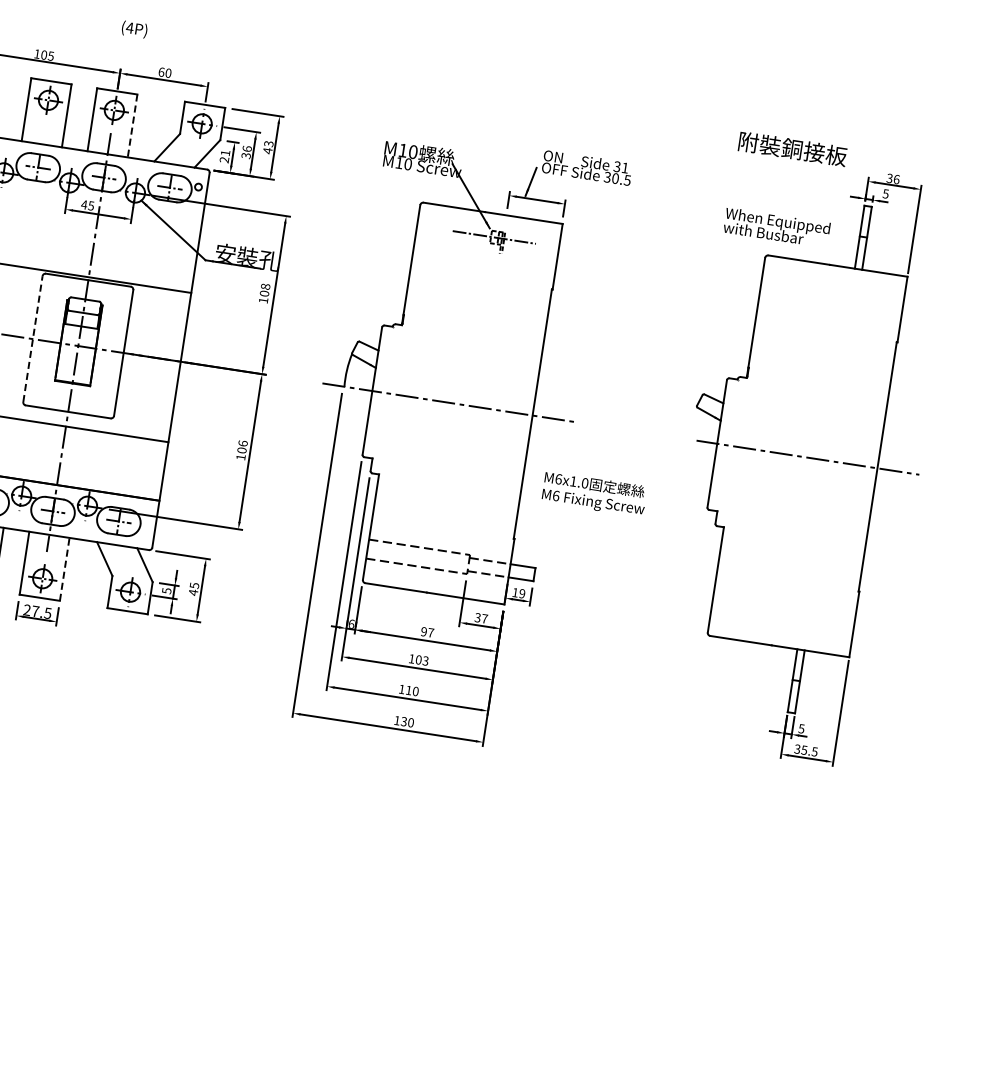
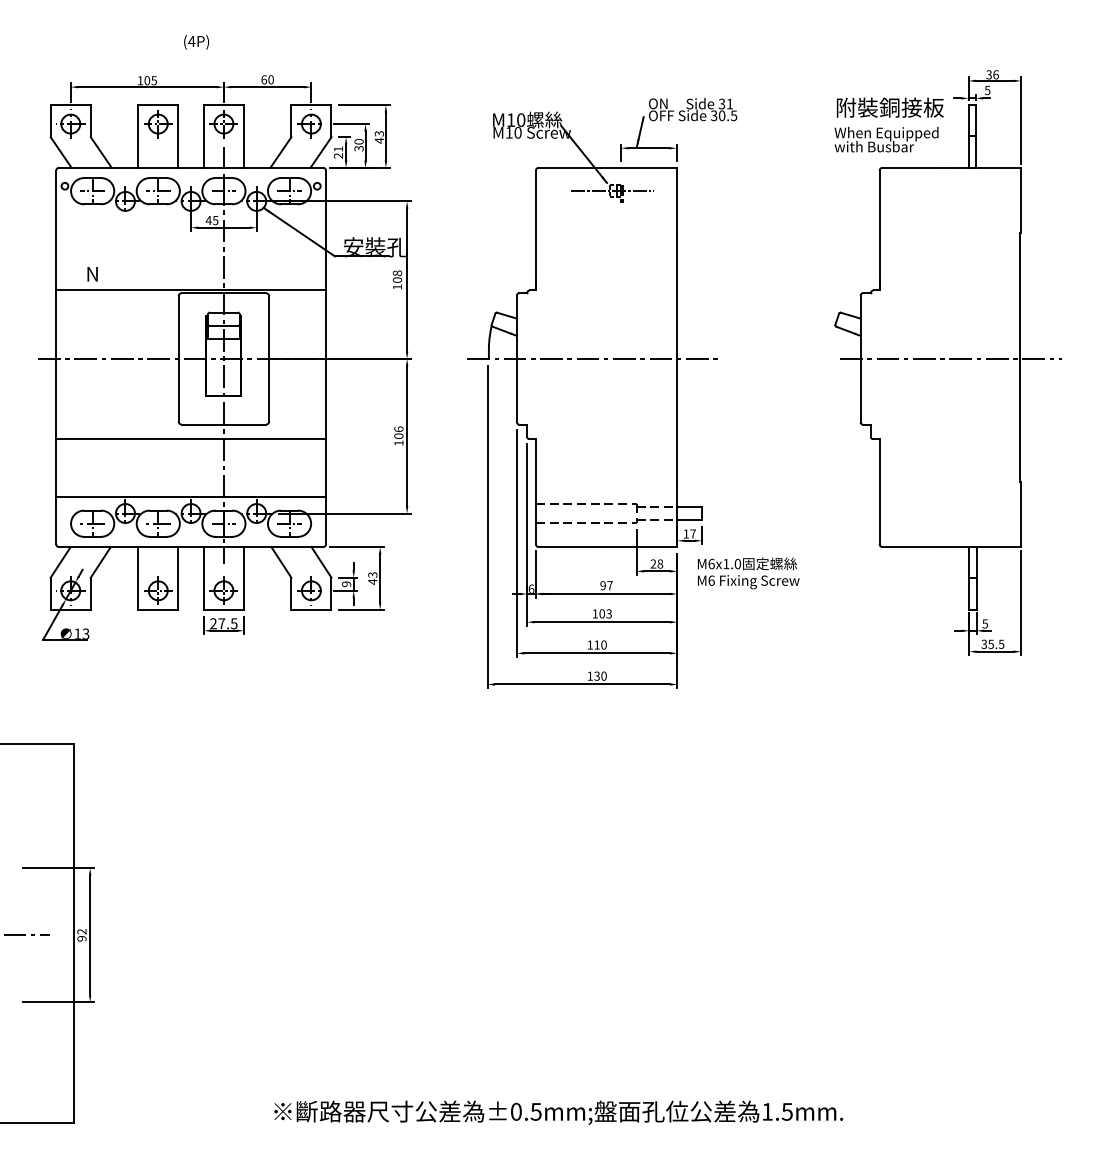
text: (134, 29) -> (196, 42), moved
line: (131, 126) -> (243, 137), dashed -> solid
text: (246, 148) -> (358, 141), 36 -> 30
text: (792, 148) -> (889, 107), moved
line: (32, 338) -> (178, 358), dashed -> solid
text: (594, 494) -> (748, 573), moved
line: (64, 568) -> (243, 577), dashed -> solid
text: (193, 585) -> (371, 574), 45 -> 43
text: (165, 591) -> (345, 584), 5 -> 9
text: (521, 593) -> (692, 533), 19 -> 17
text: (480, 617) -> (656, 563), 37 -> 28

